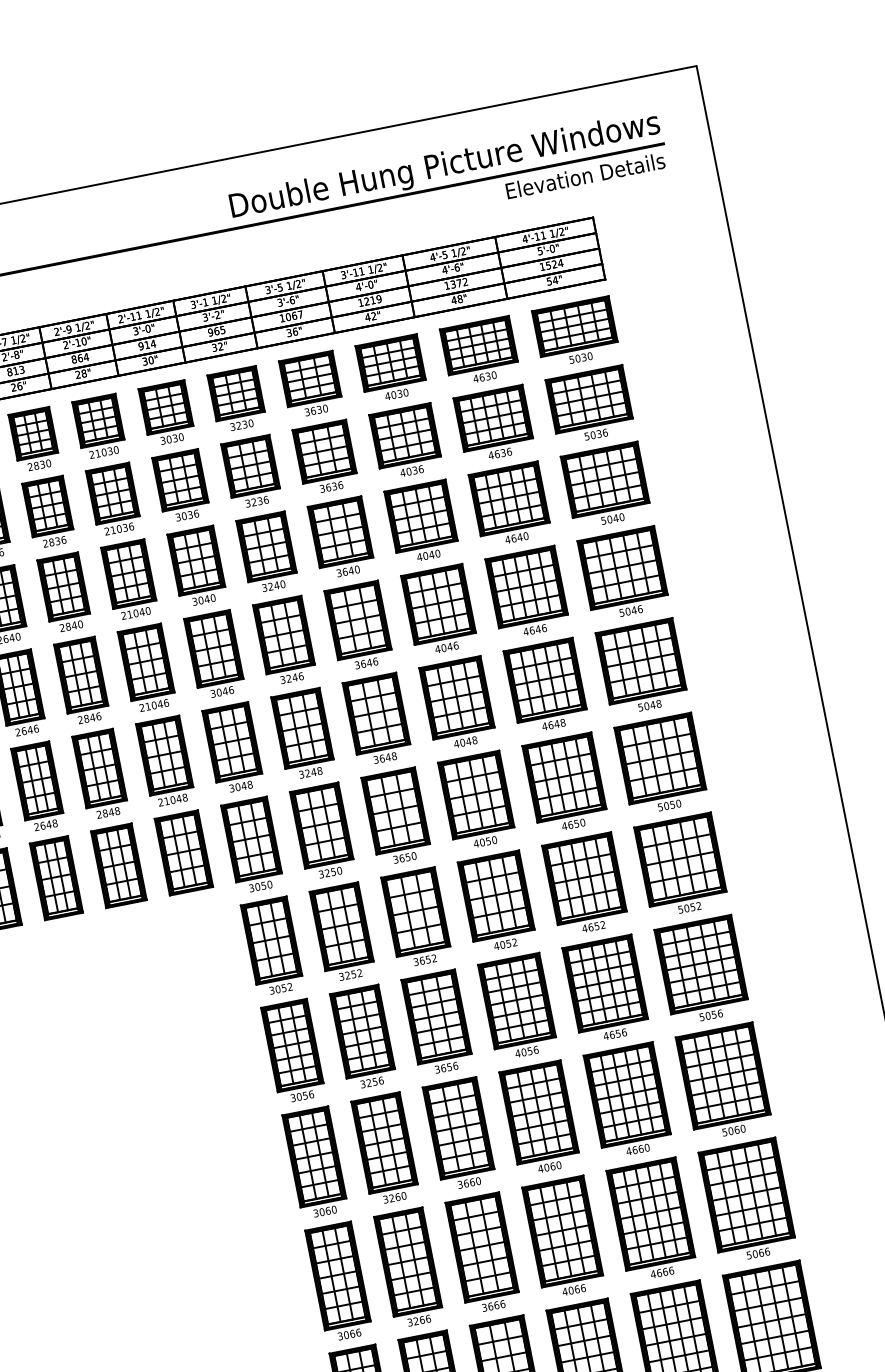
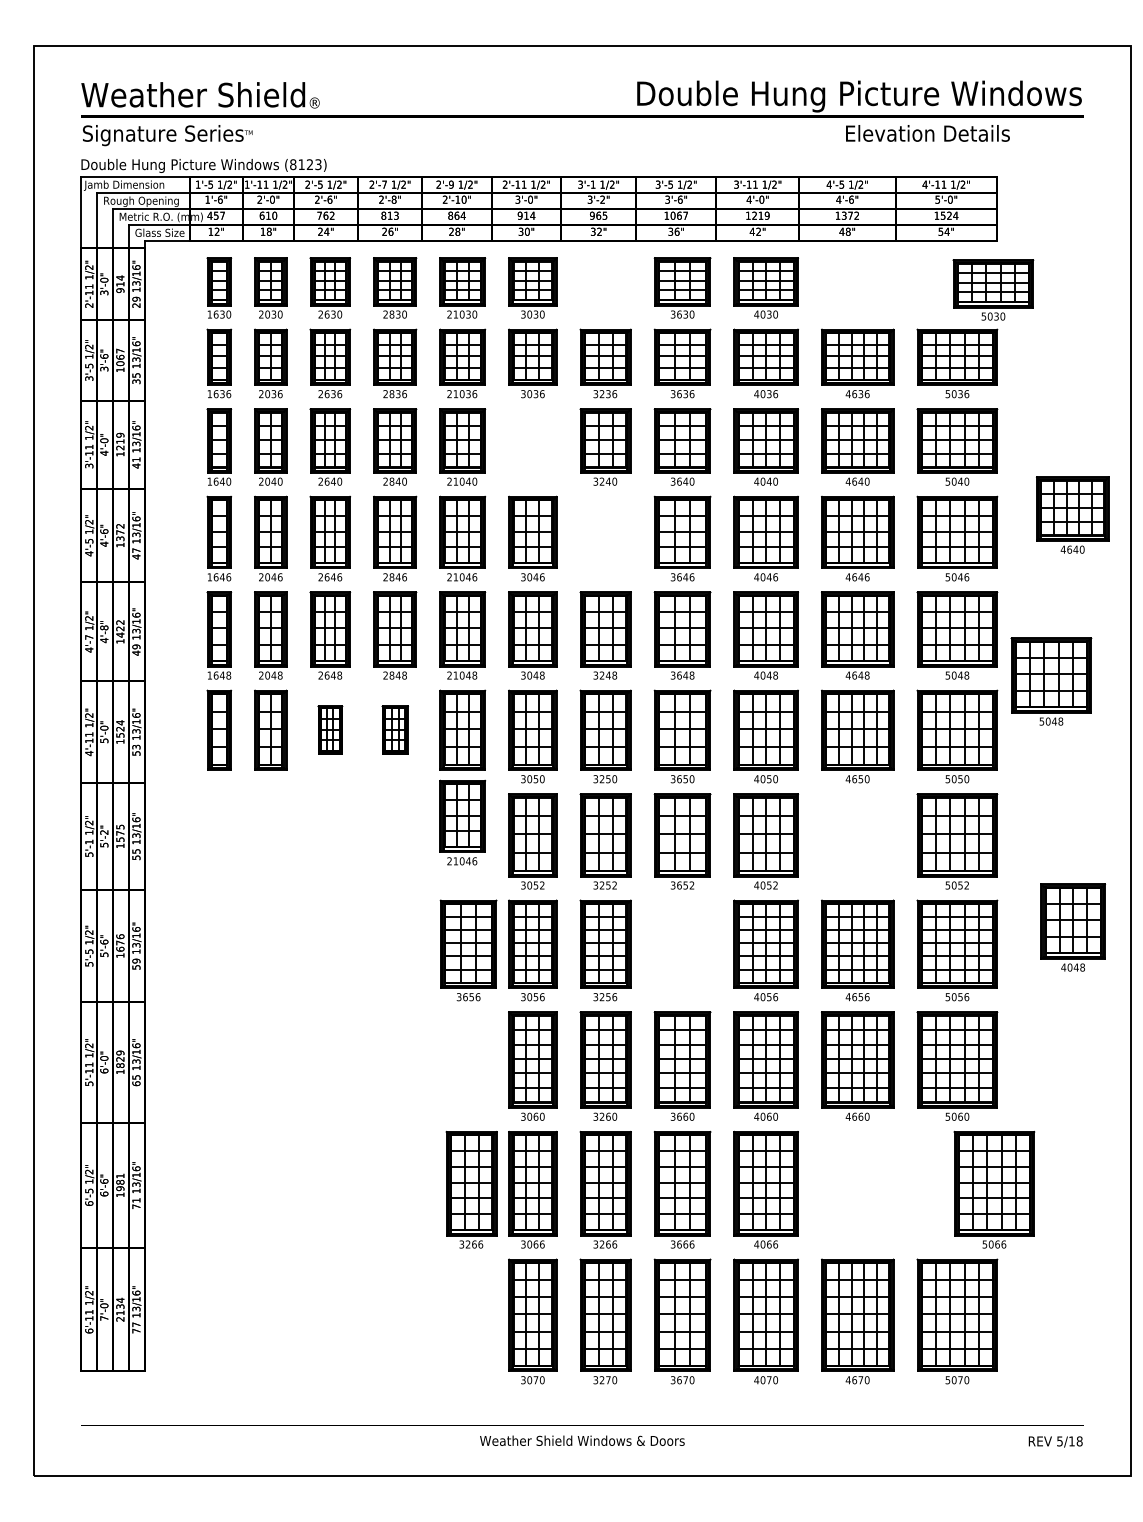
text: (585, 176) -> (927, 133), moved
part: (575, 331) -> (993, 289), moved
part: (479, 351) -> (857, 287), removed
part: (236, 399) -> (605, 287), removed
part: (729, 528) -> (1072, 514), added
part: (197, 566) -> (532, 446), removed
part: (284, 640) -> (605, 538), removed
part: (741, 693) -> (1051, 681), added
part: (119, 864) -> (395, 729), size x0.6
part: (56, 877) -> (330, 729), size x0.6
part: (585, 884) -> (857, 841), removed
part: (808, 926) -> (1072, 927), added
part: (201, 941) -> (462, 822), added
part: (437, 1022) -> (468, 950), moved
part: (747, 1200) -> (994, 1189), moved
part: (651, 1219) -> (857, 1189), removed
part: (279, 1293) -> (471, 1189), added

